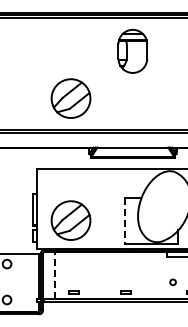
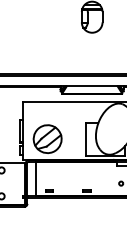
part: (70, 98) -> (47, 51), removed
line: (124, 221) -> (86, 139), dashed -> solid
line: (55, 275) -> (36, 178), dashed -> solid

